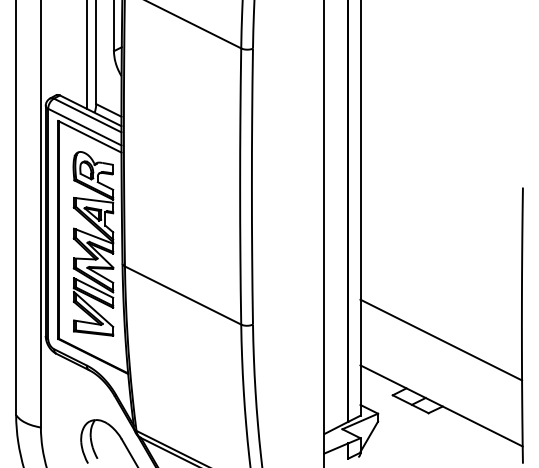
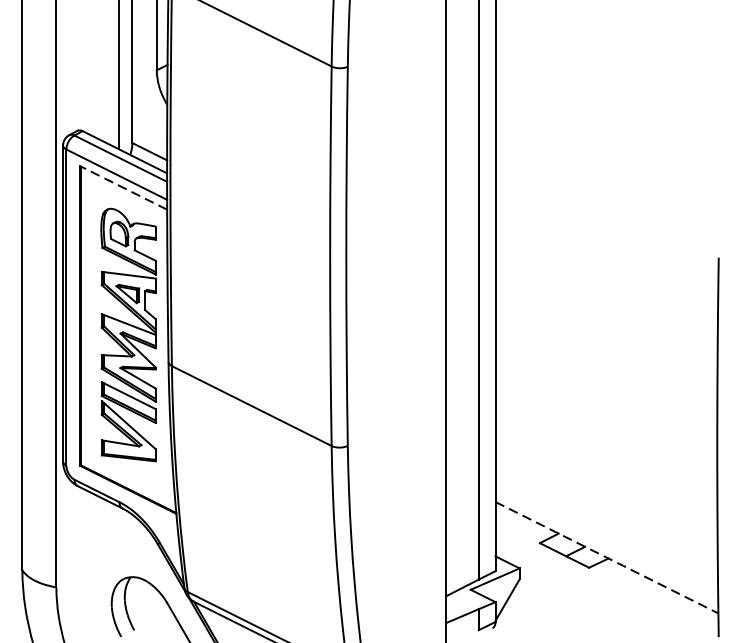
line: (89, 136) -> (123, 187), solid -> dashed
line: (441, 339) -> (606, 466), removed
line: (441, 405) -> (606, 557), solid -> dashed

